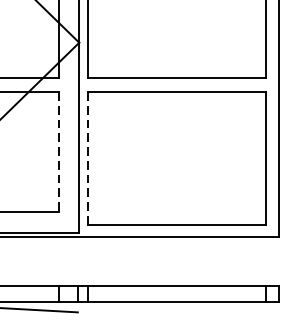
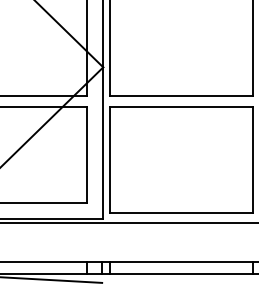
line: (58, 151) -> (86, 154), dashed -> solid
line: (88, 158) -> (110, 159), dashed -> solid

